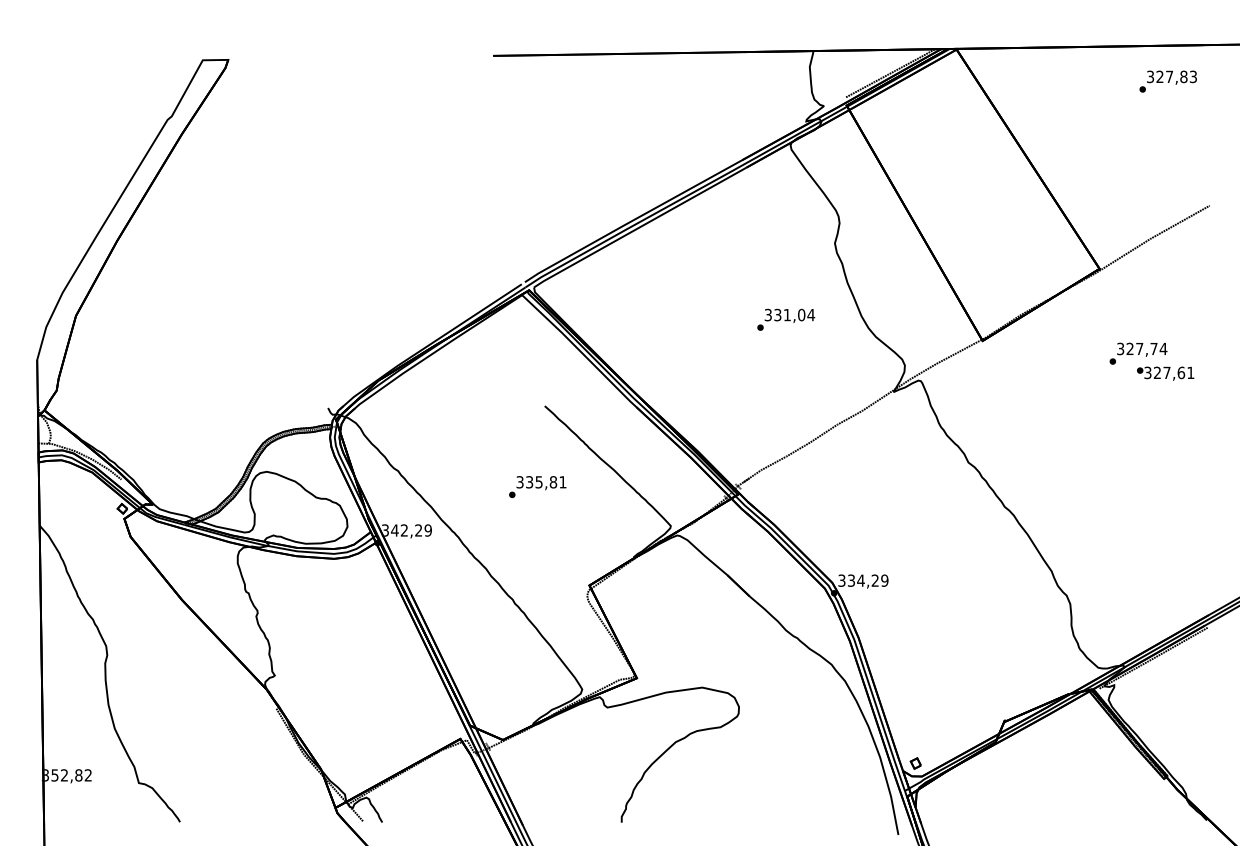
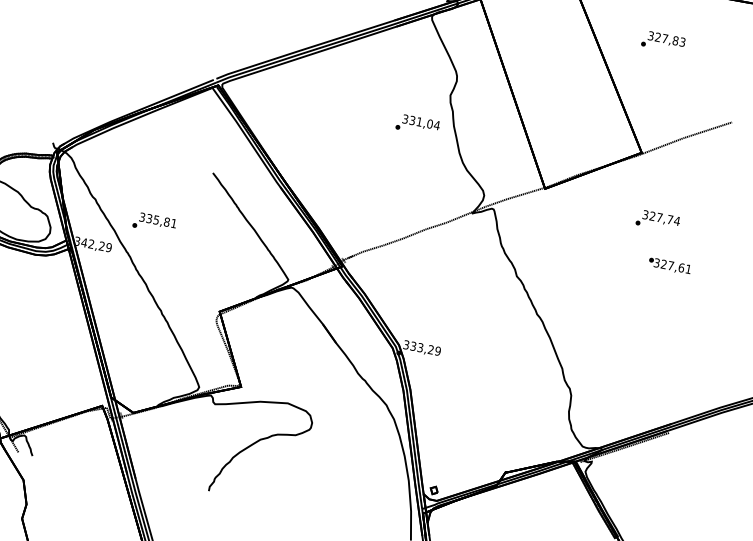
text: (1167, 81) -> (662, 41), moved
text: (786, 319) -> (418, 125), moved
text: (1165, 373) -> (669, 266), moved
text: (537, 486) -> (154, 222), moved
text: (860, 580) -> (420, 347), 334,29 -> 333,29

